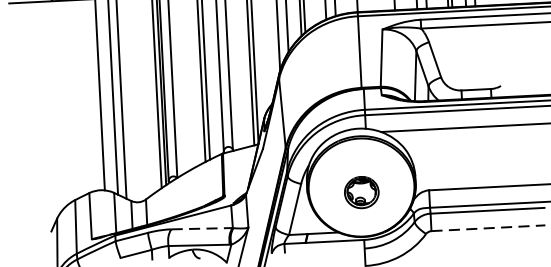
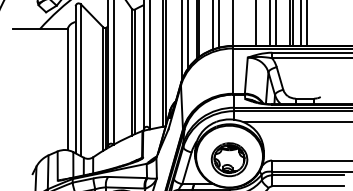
part: (361, 192) -> (229, 159), size x1.67
line: (203, 228) -> (128, 177), dashed -> solid
line: (488, 228) -> (308, 186), dashed -> solid

